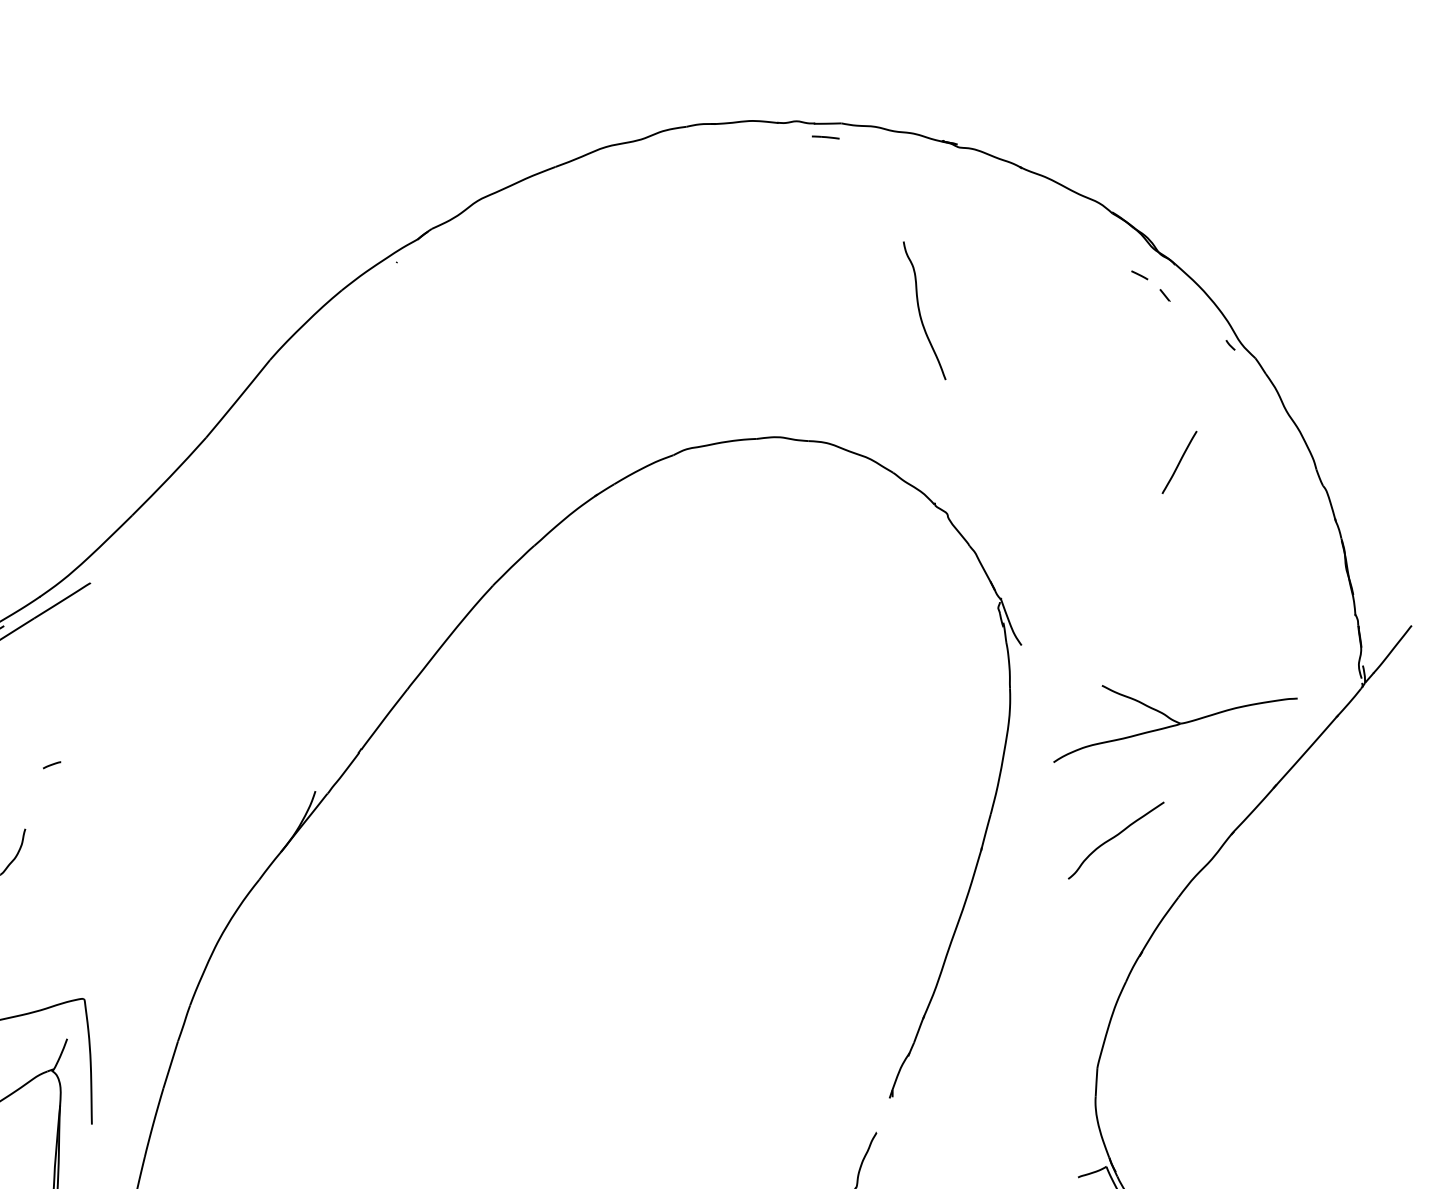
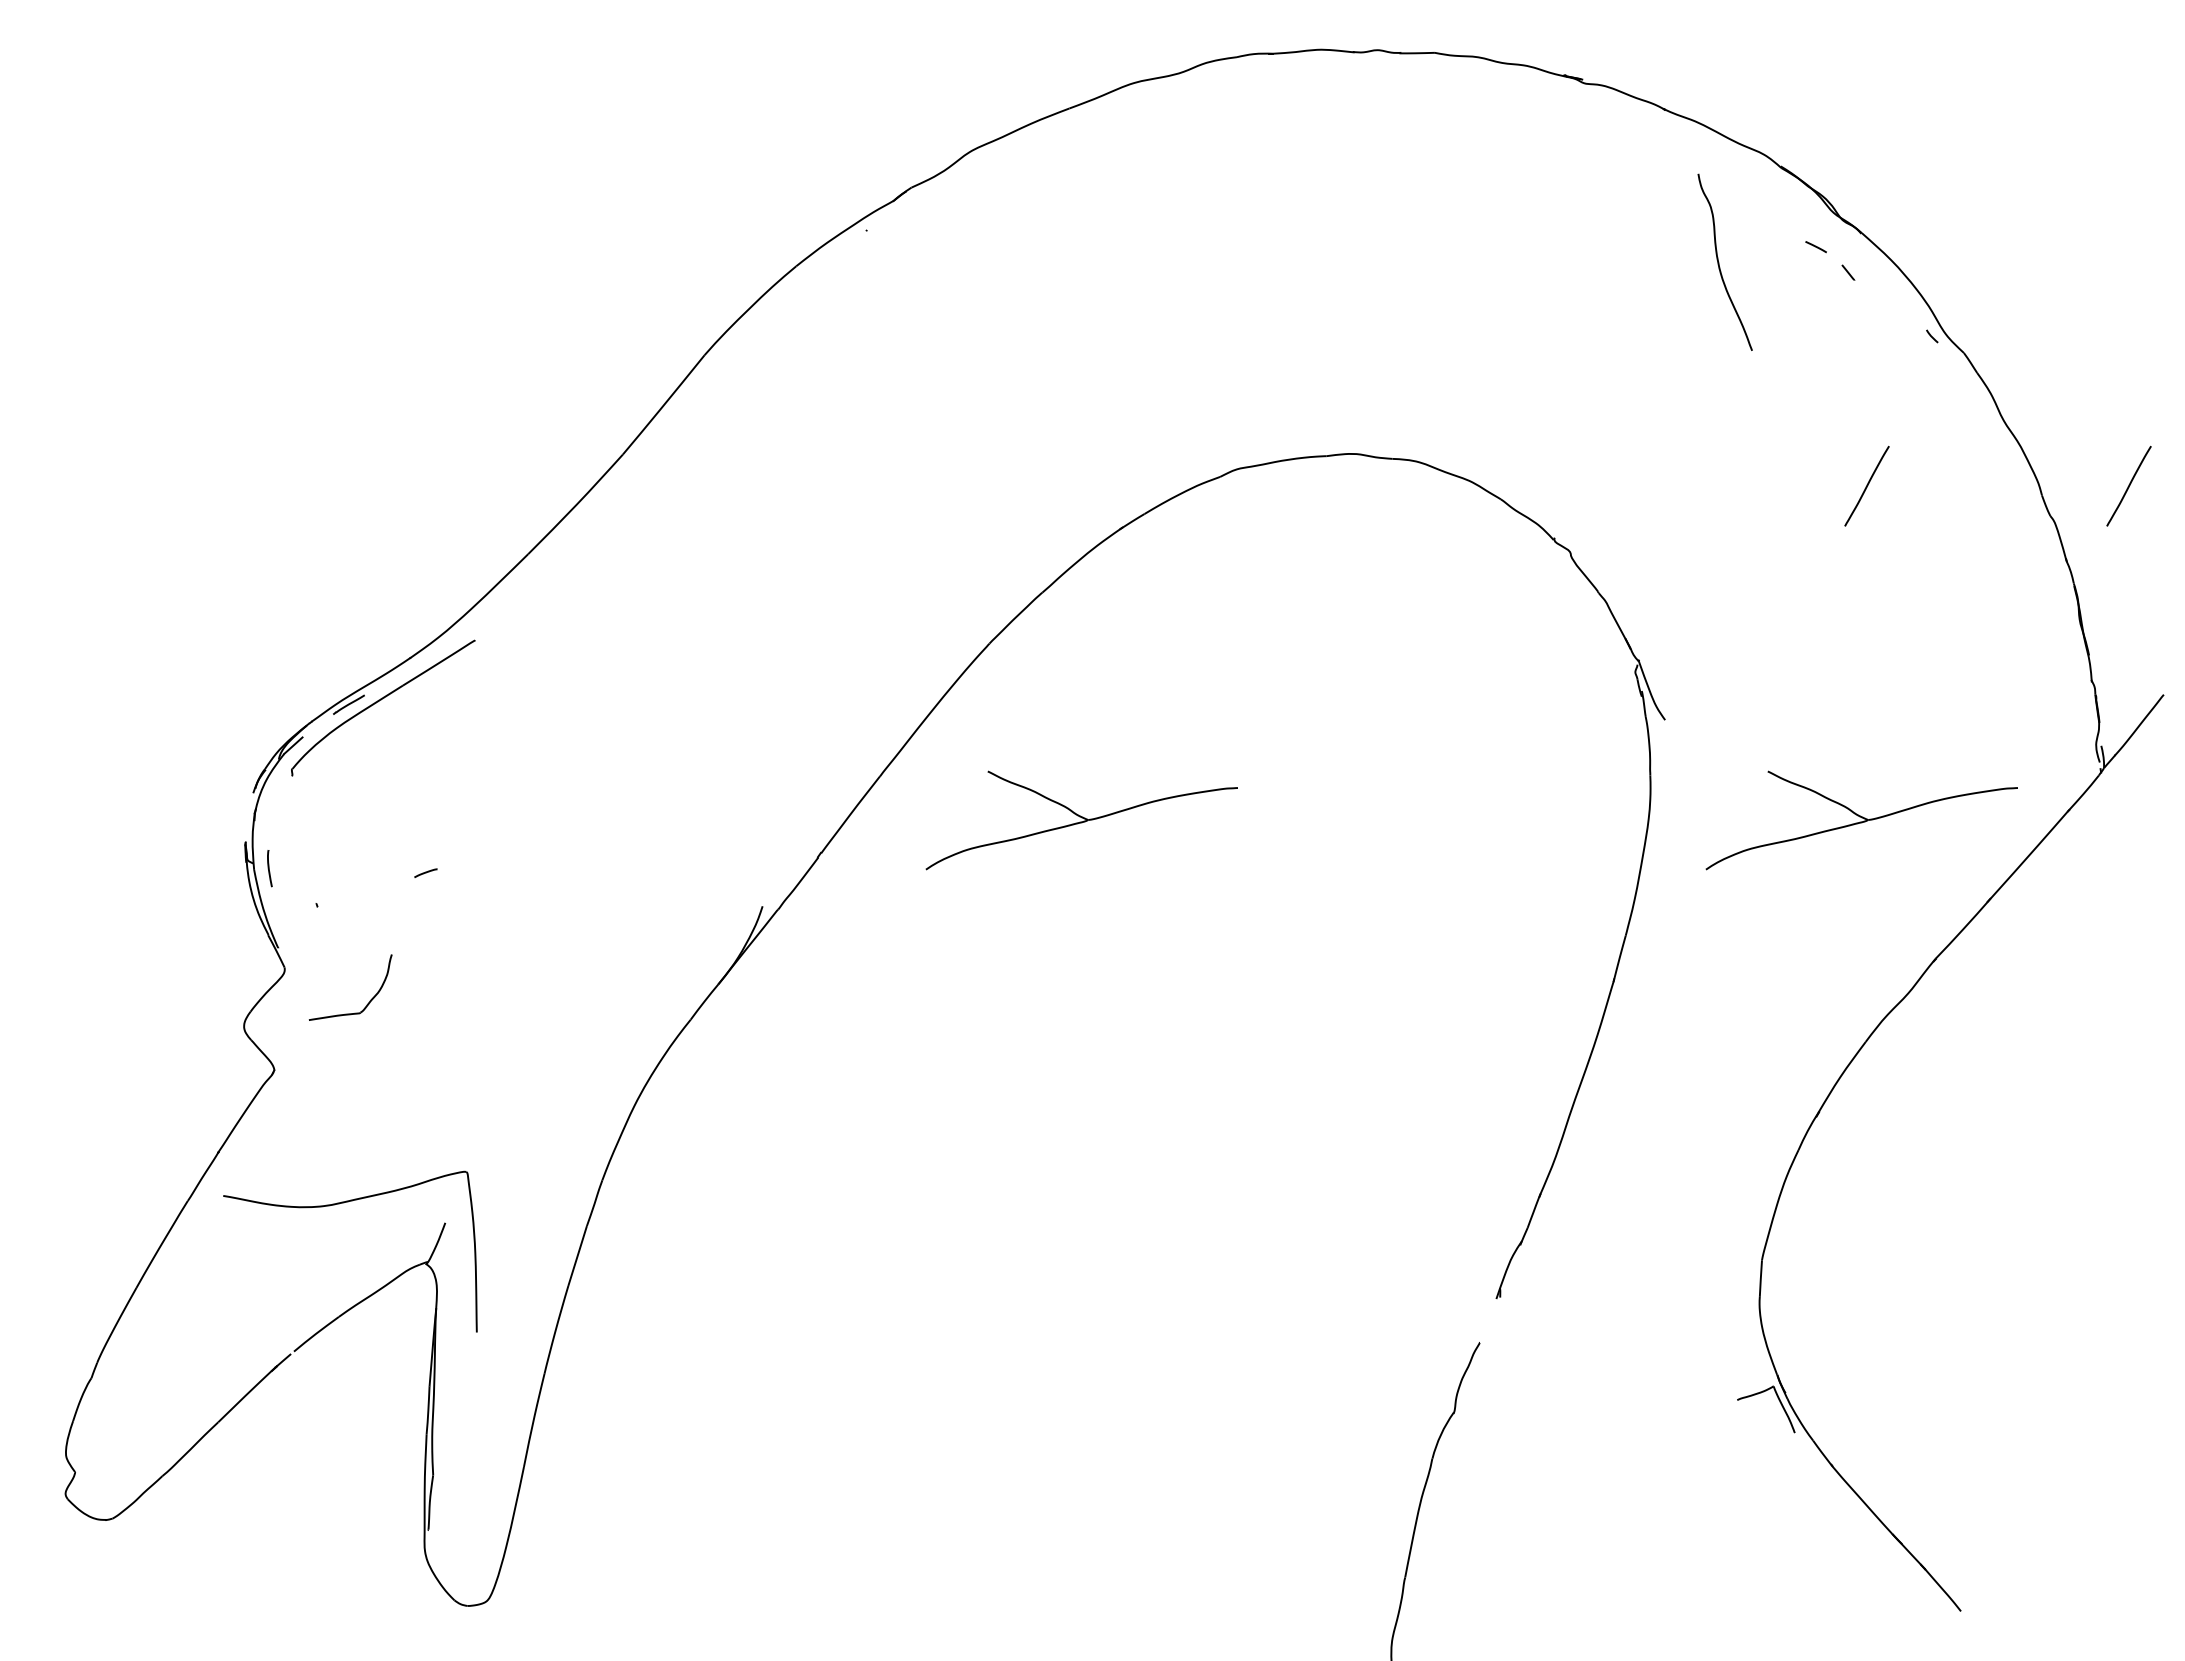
line: (825, 137) -> (1414, 70), removed
curve: (920, 310) -> (1719, 262), moved
line: (1384, 461) -> (2128, 485), added
part: (564, 724) -> (1081, 820), added
curve: (1114, 838) -> (1783, 966), removed

